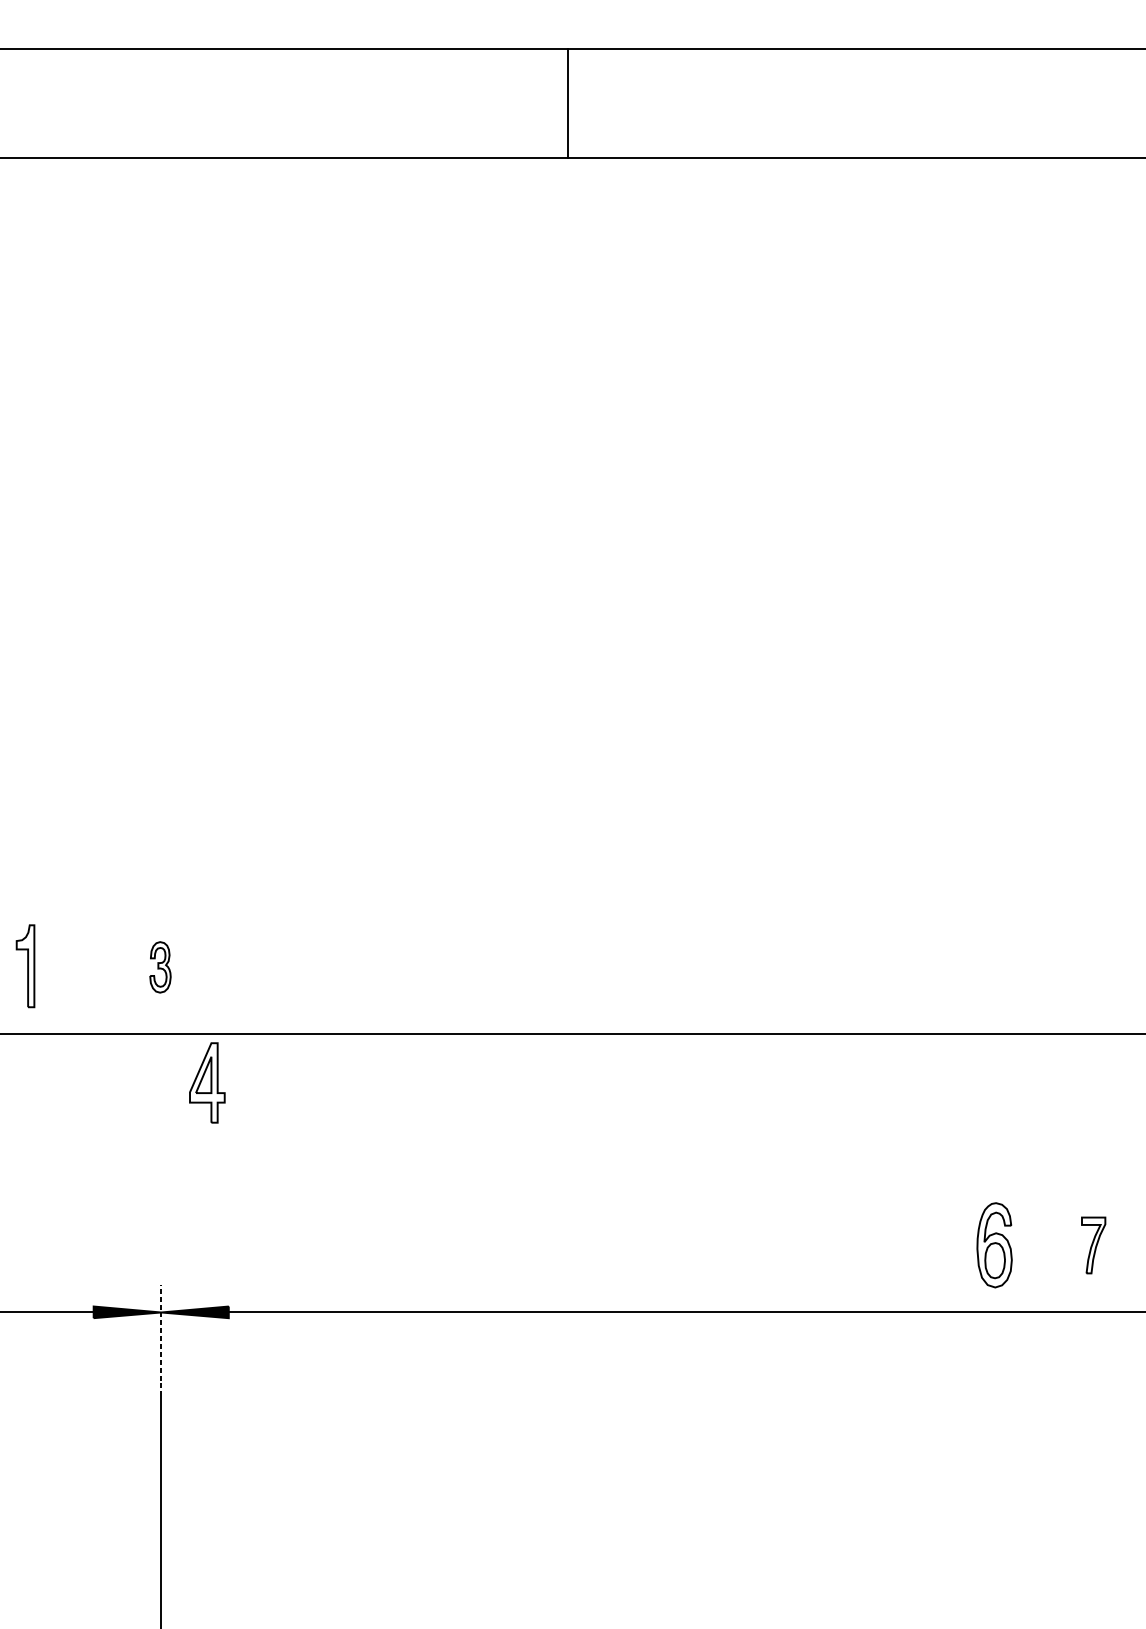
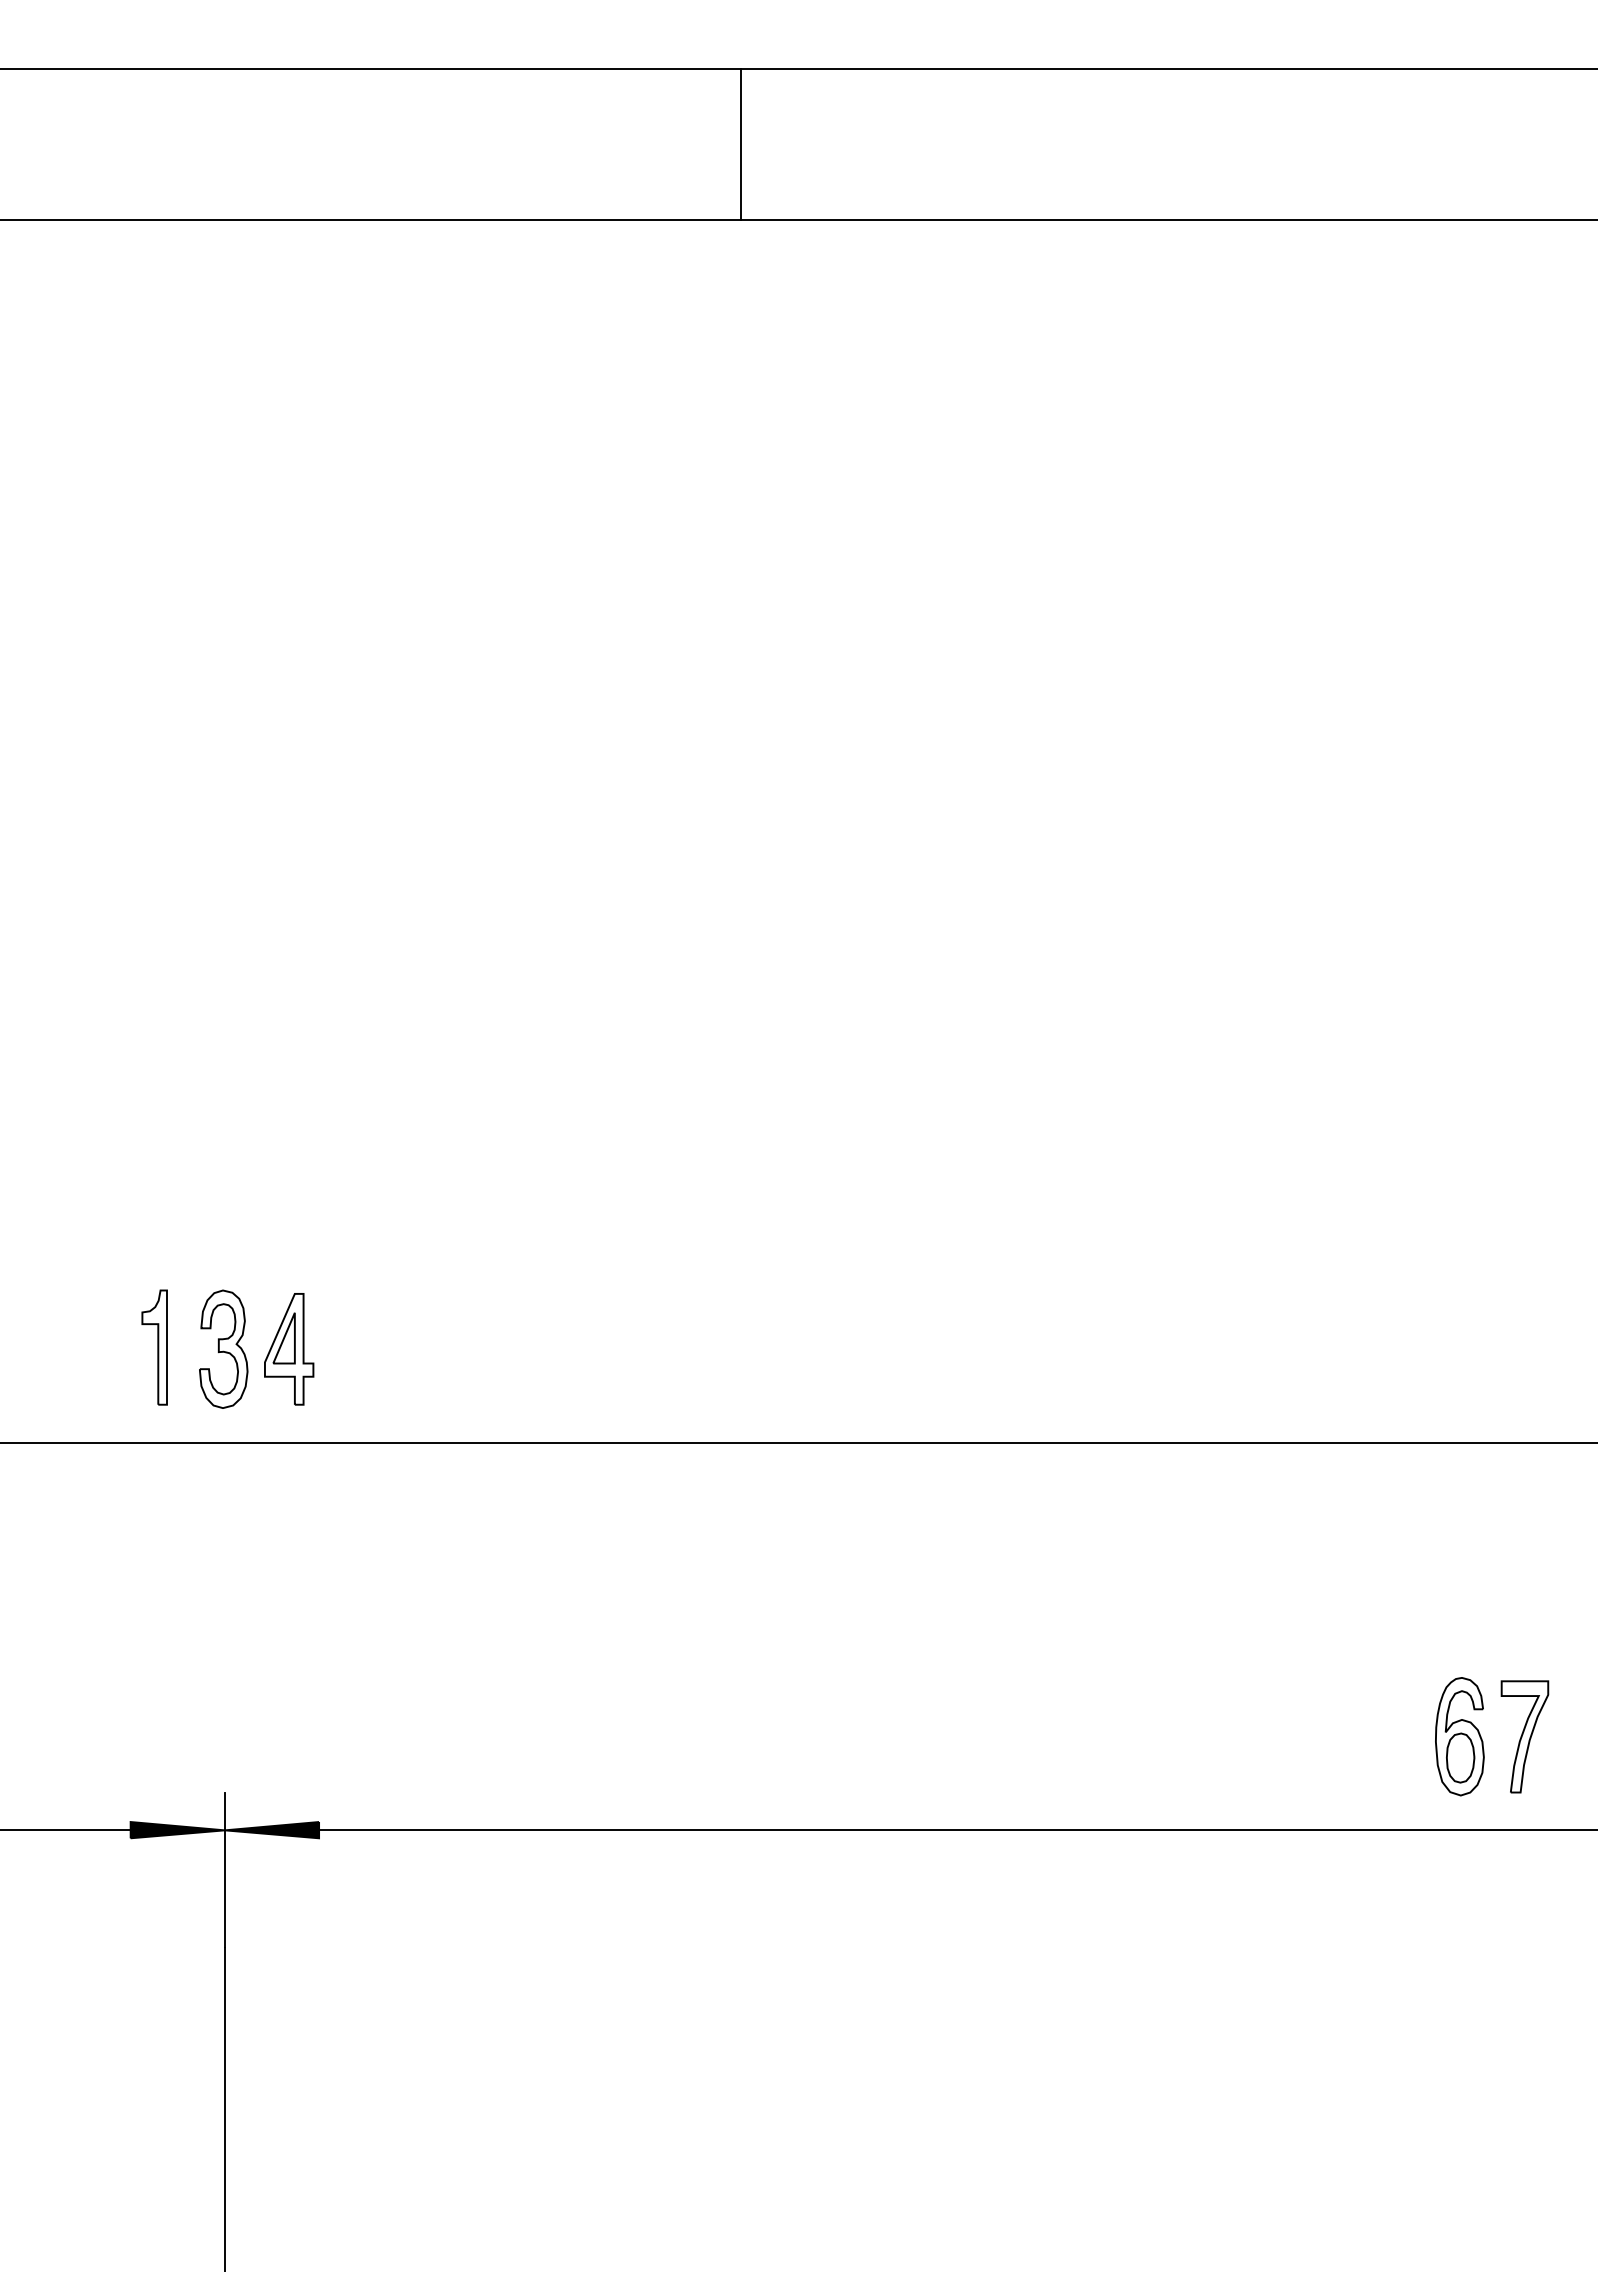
line: (567, 103) -> (740, 144), moved
part: (25, 966) -> (154, 1347), moved
part: (160, 966) -> (223, 1348), size x1.67
part: (207, 1083) -> (289, 1349), moved
part: (994, 1245) -> (1459, 1736), moved
part: (1093, 1245) -> (1524, 1736), size x1.43
line: (160, 1340) -> (224, 1869), dashed -> solid

